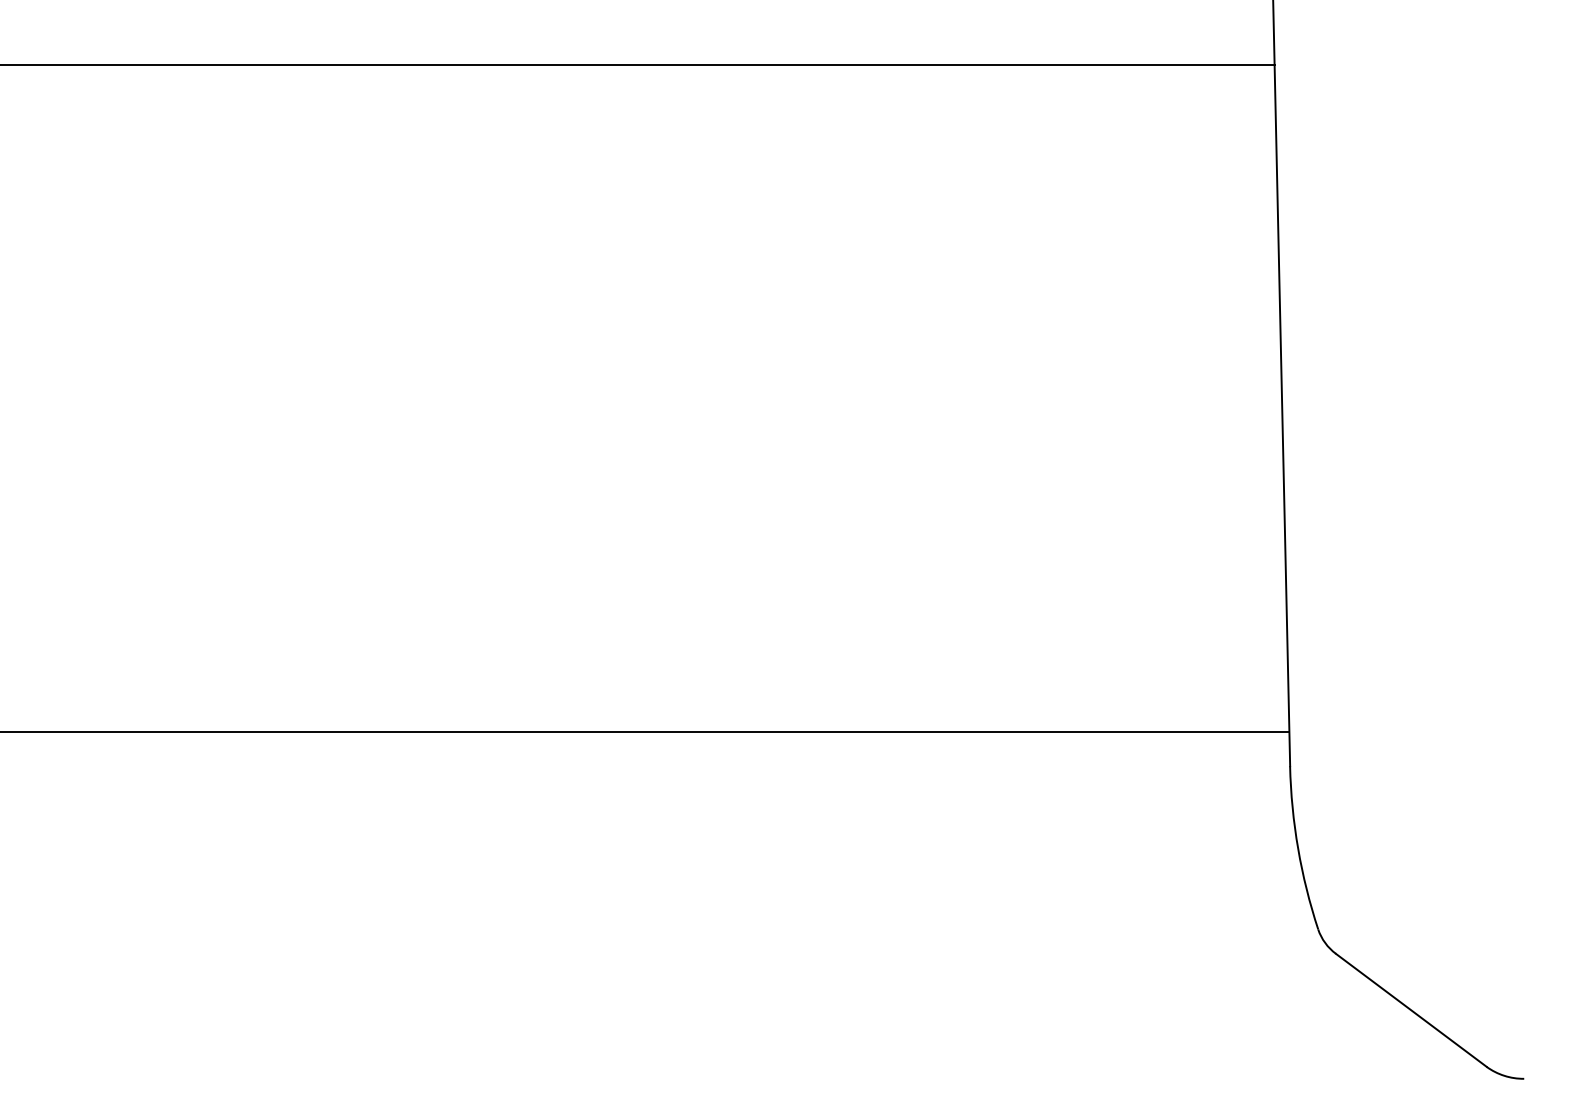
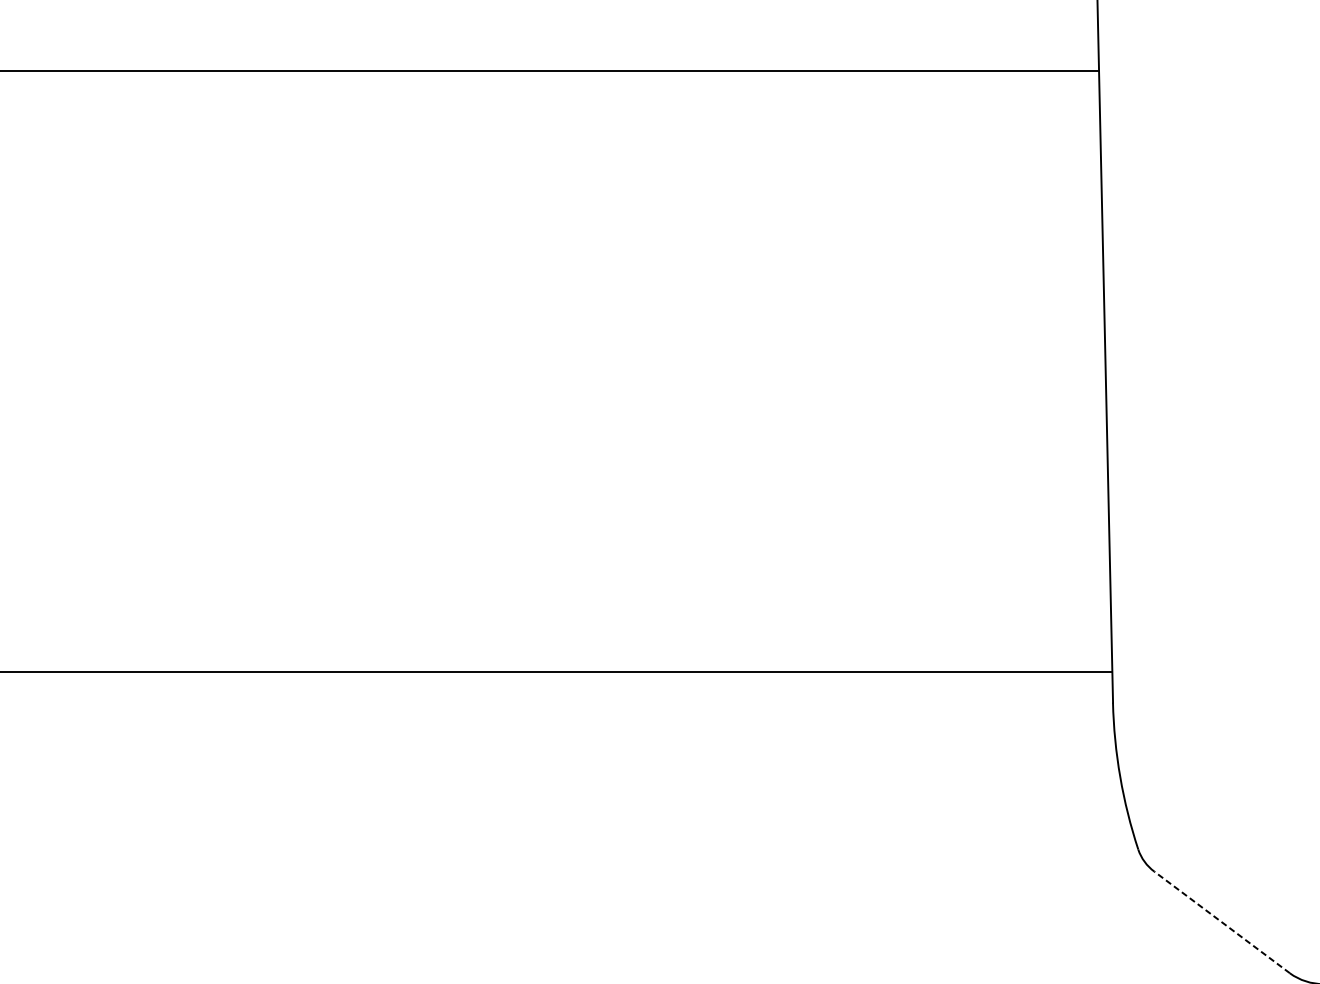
line: (1410, 1010) -> (1221, 922), solid -> dashed

